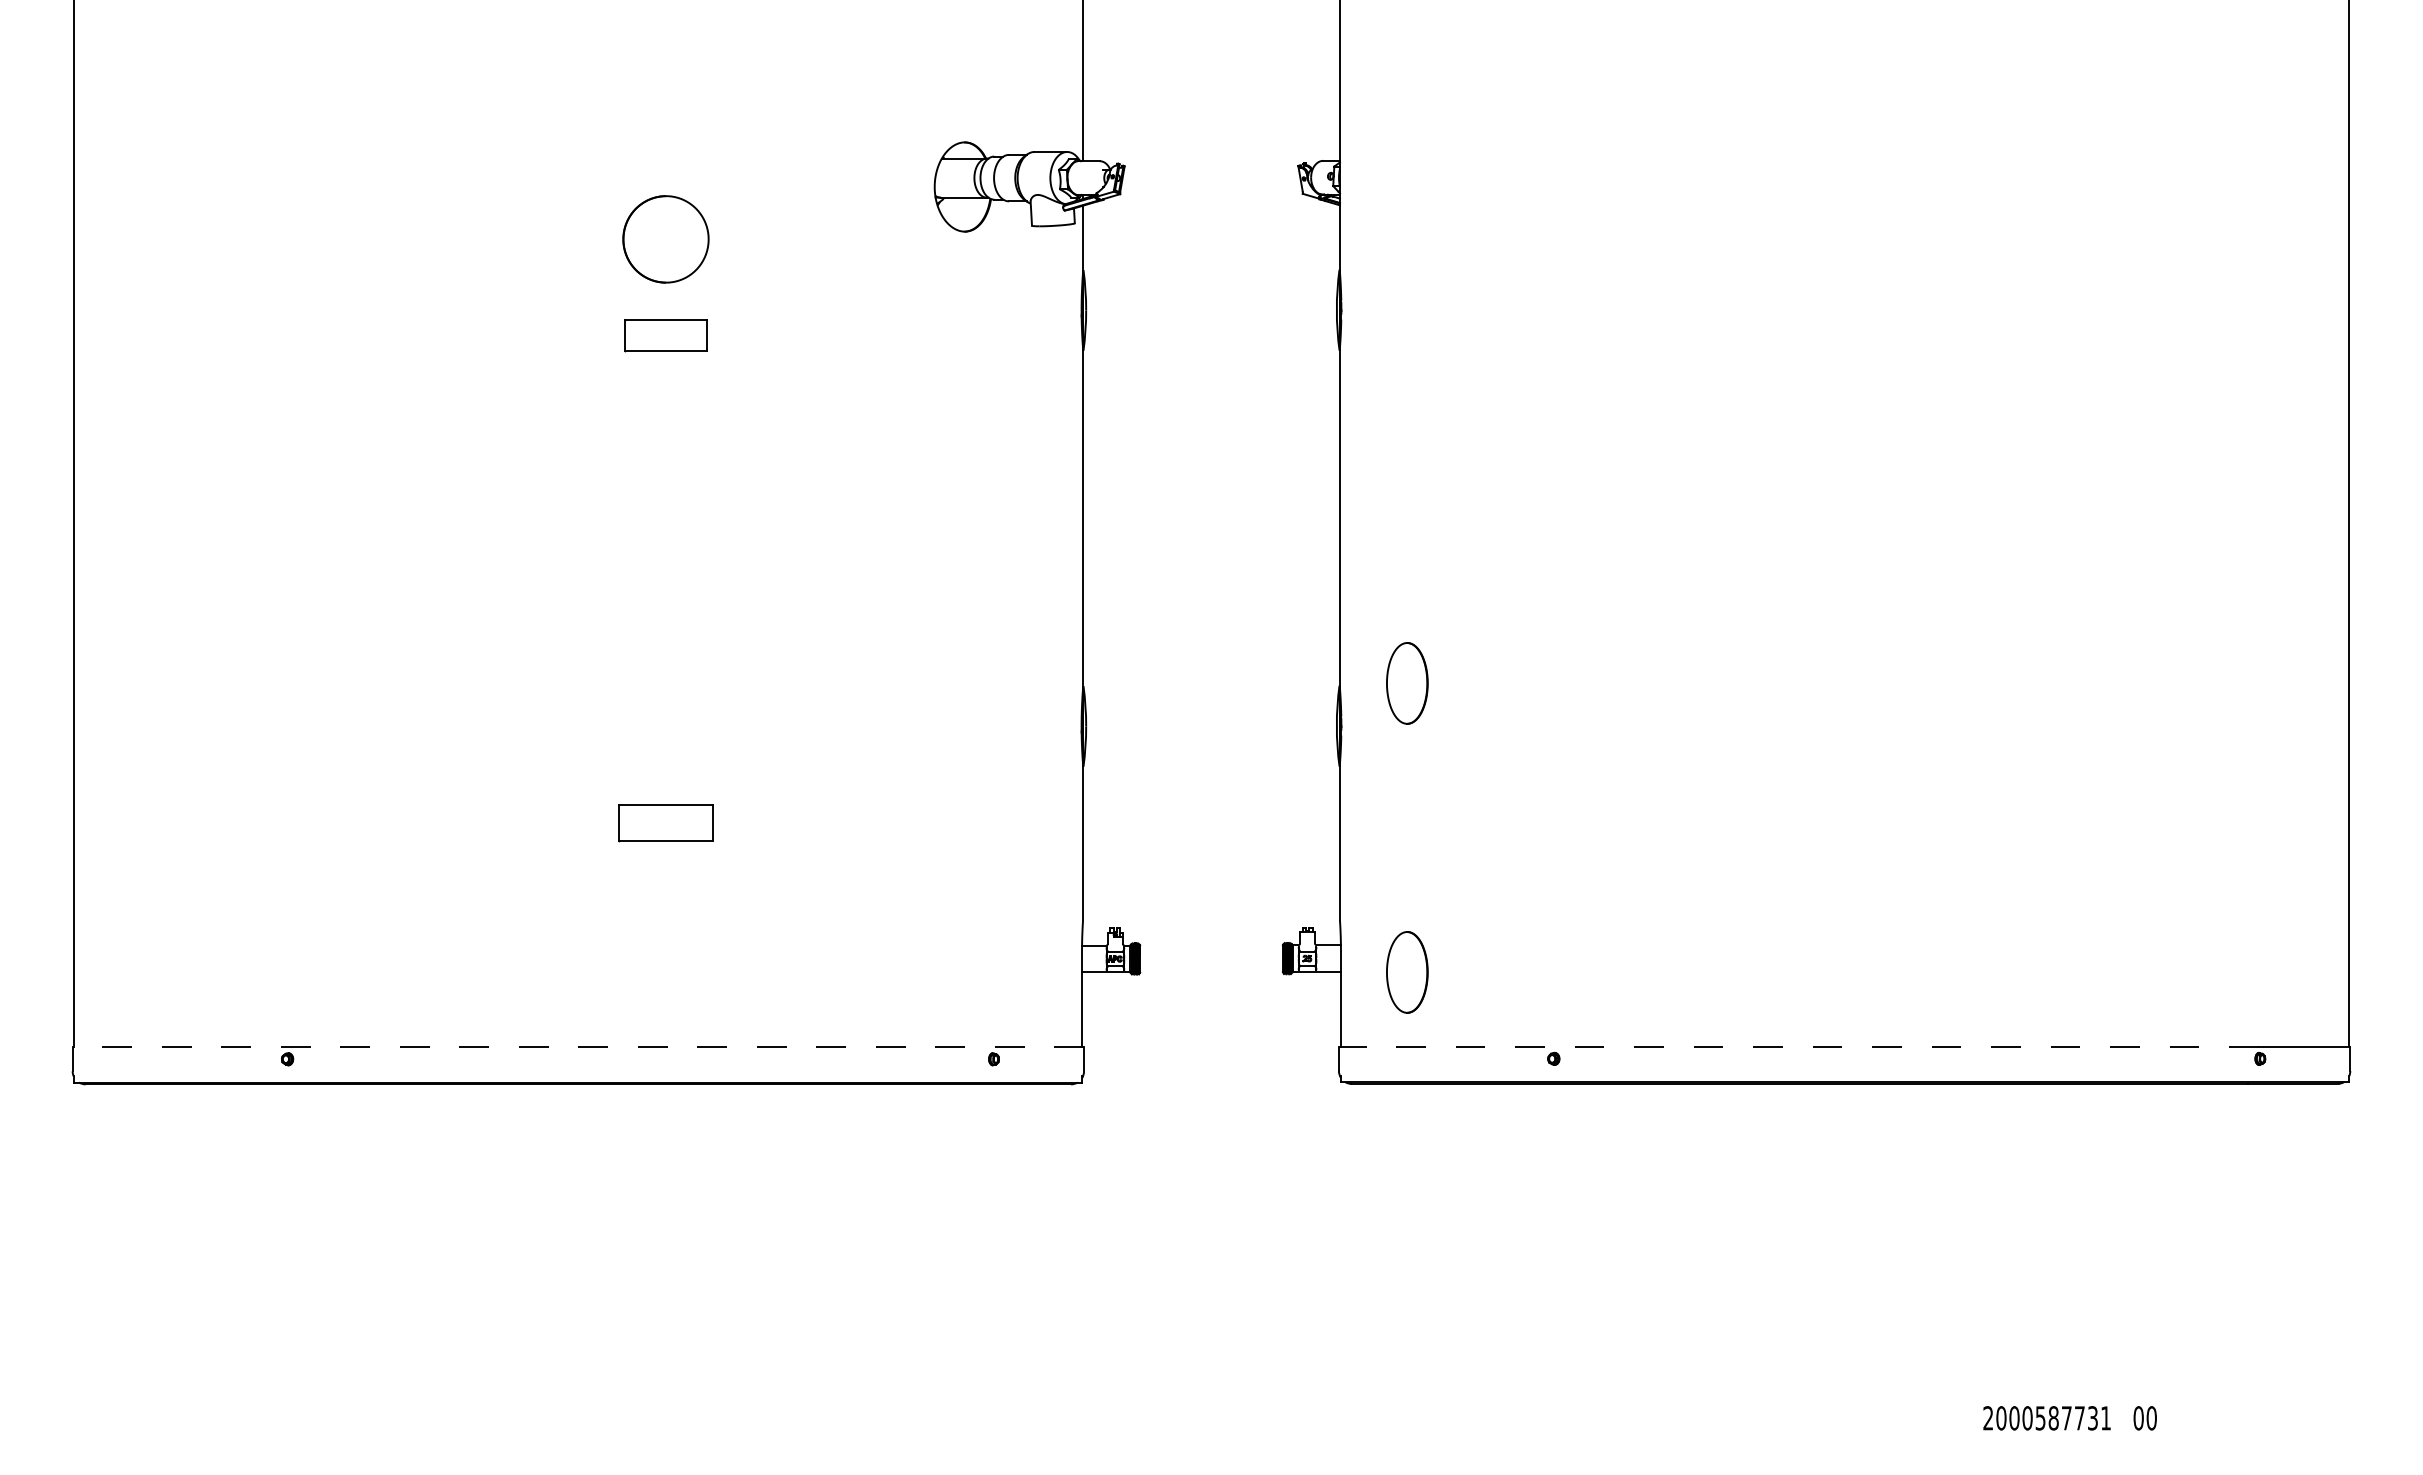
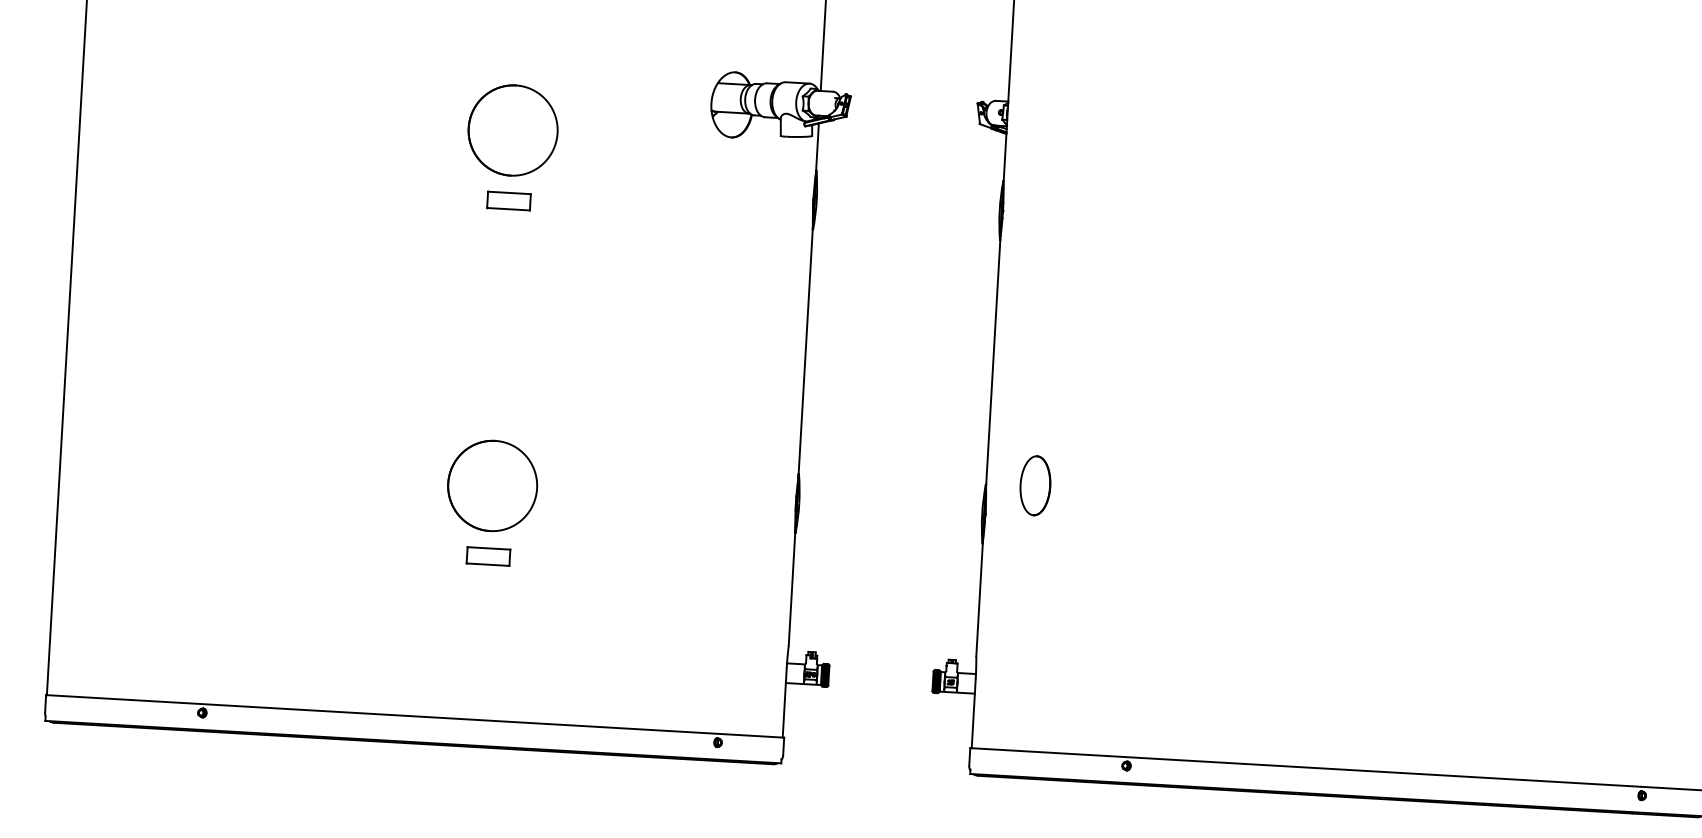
part: (665, 239) -> (512, 130), size x1.43
part: (665, 336) -> (508, 201), size x0.71
part: (665, 726) -> (492, 486), added
part: (665, 823) -> (488, 556), size x0.62
part: (1407, 972) -> (1023, 696), removed
line: (1798, 1046) -> (1305, 767), dashed -> solid
line: (578, 1047) -> (415, 716), dashed -> solid

